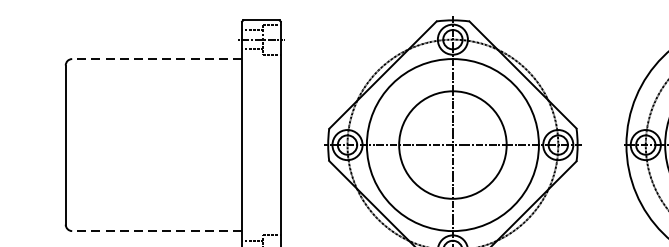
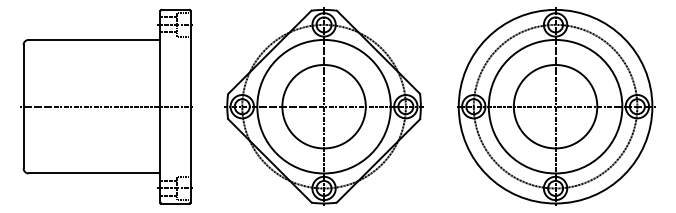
line: (157, 58) -> (94, 39), dashed -> solid
line: (172, 144) -> (106, 106), added
line: (157, 231) -> (94, 173), dashed -> solid

